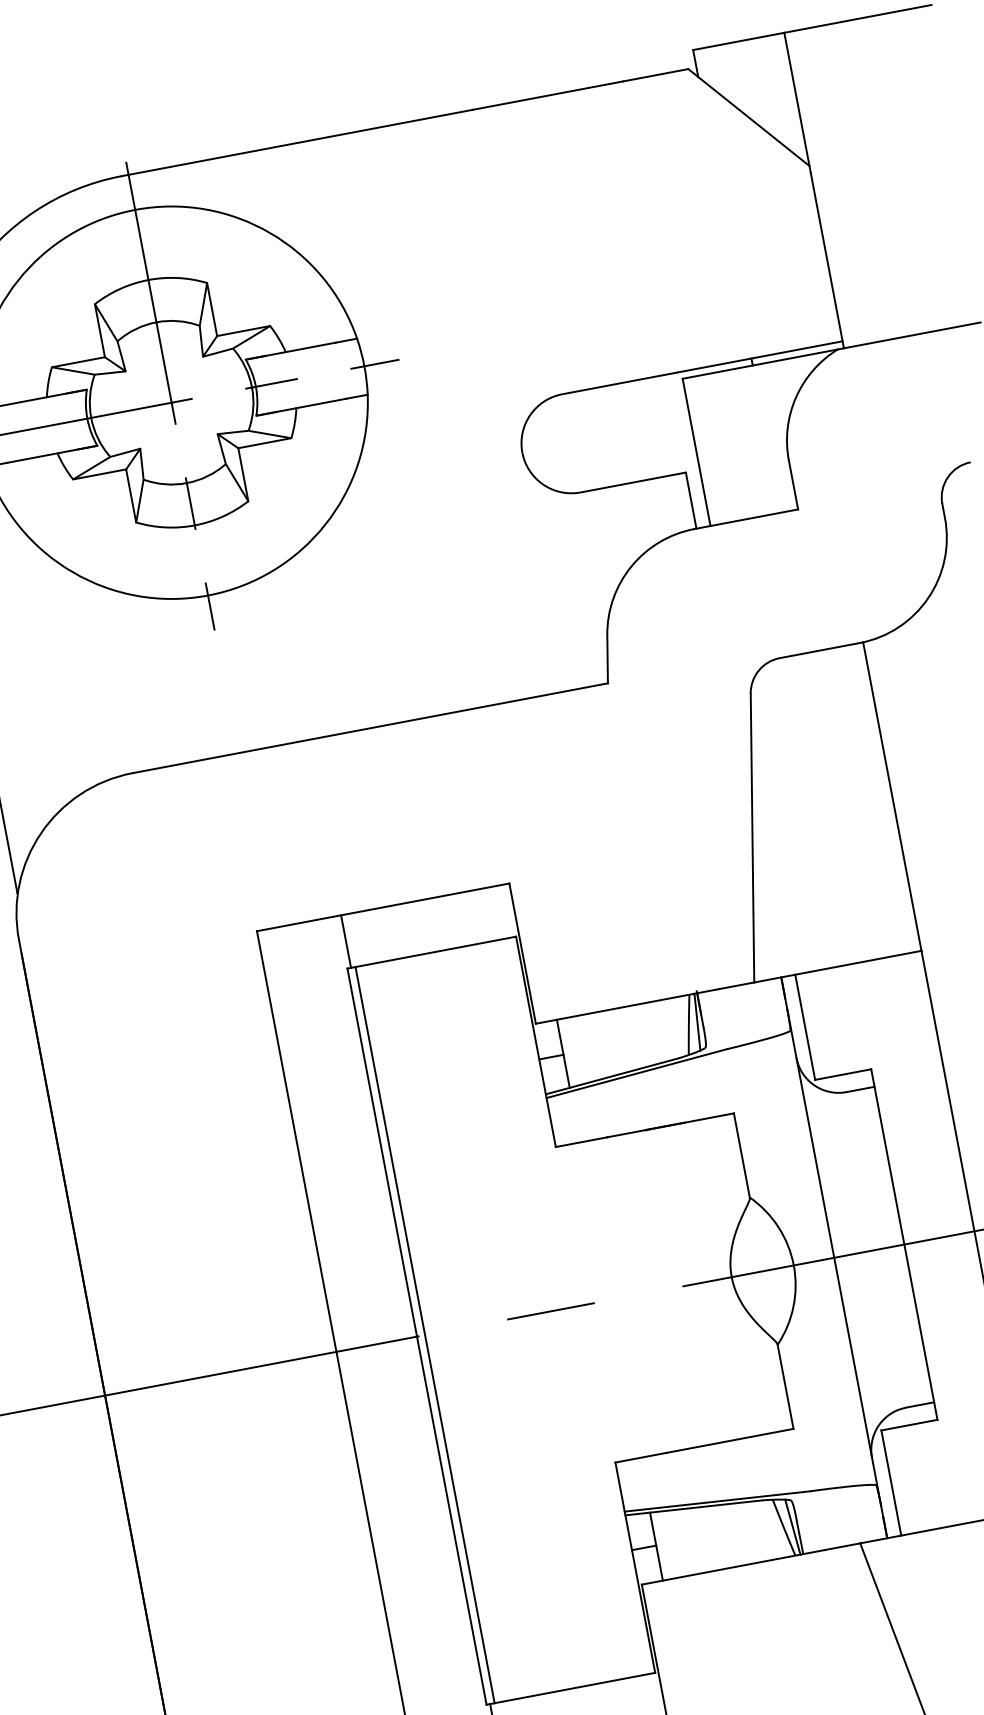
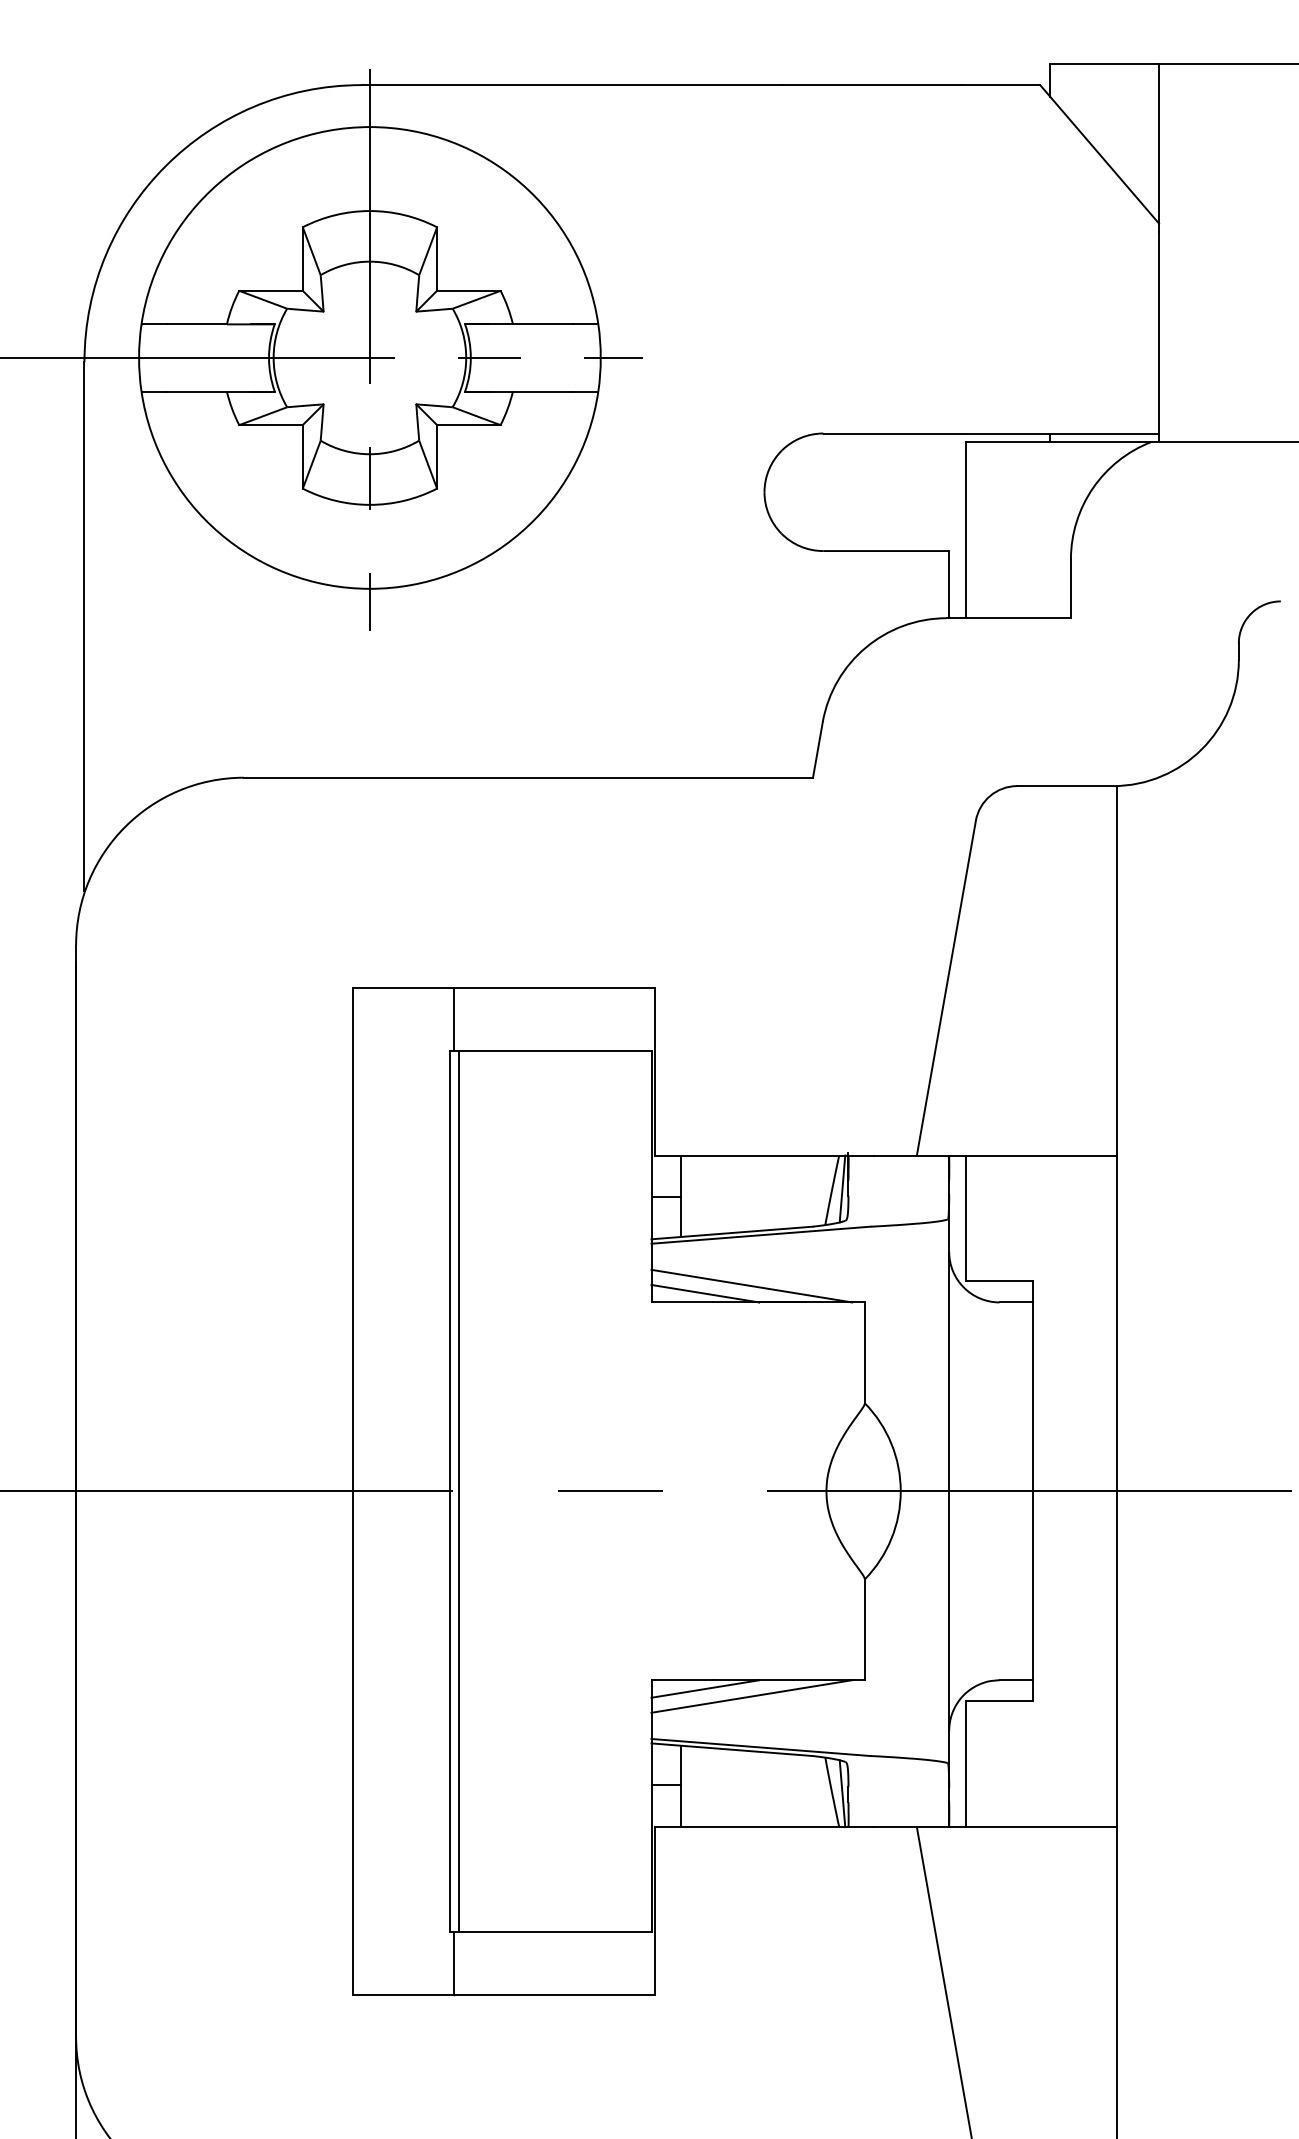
line: (636, 1117) -> (751, 1285), added
line: (599, 1131) -> (705, 1293), added
line: (661, 1460) -> (705, 1688), added
line: (701, 1460) -> (751, 1696), added

